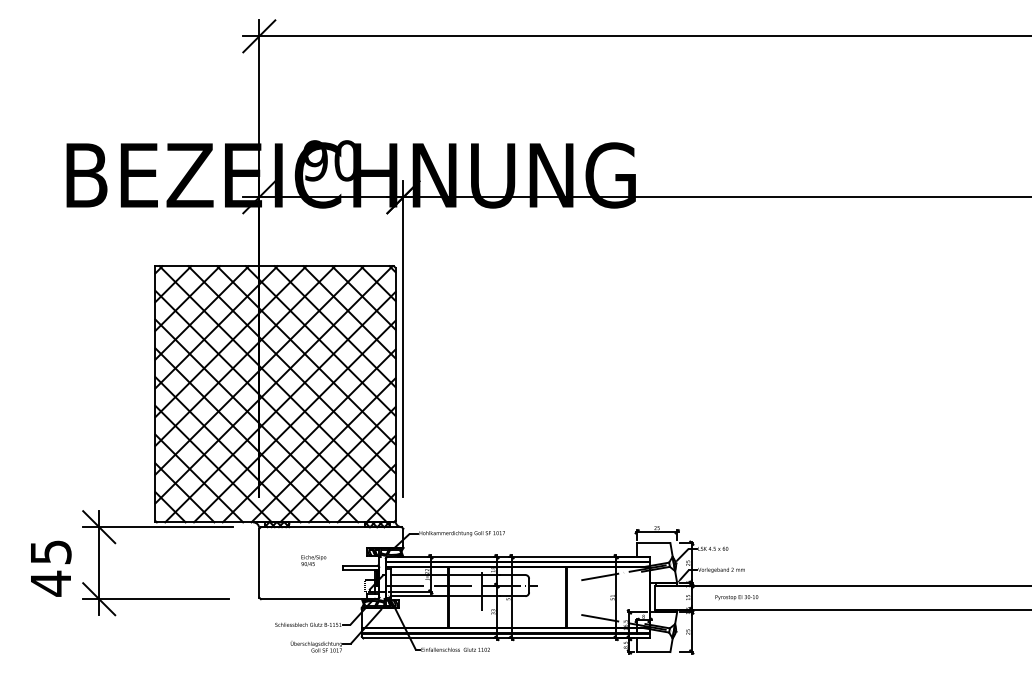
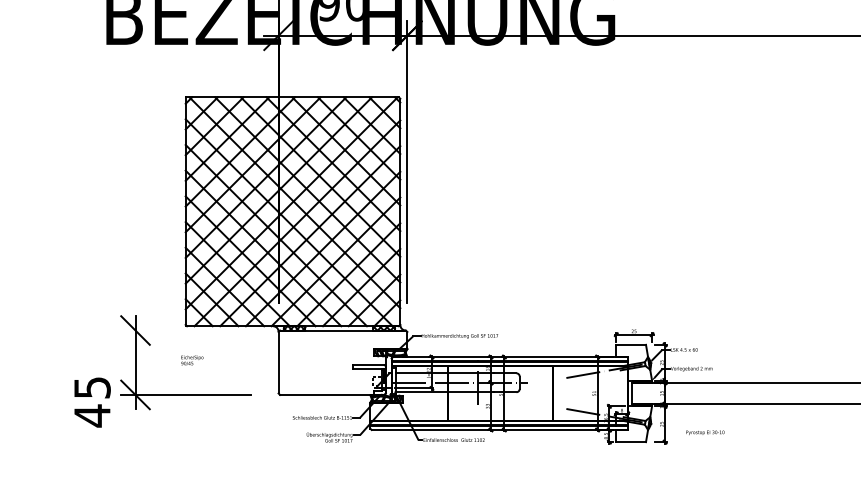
line: (158, 527) -> (188, 330), removed
text: (313, 560) -> (192, 360), moved
text: (51, 568) -> (92, 402), moved
text: (736, 597) -> (705, 432), moved

